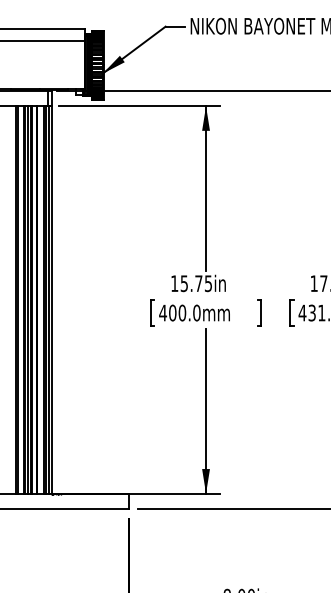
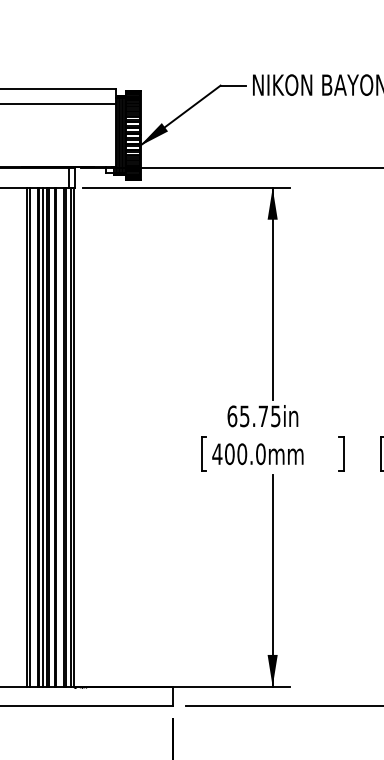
text: (174, 283) -> (232, 416), 15.75in -> 65.75in

